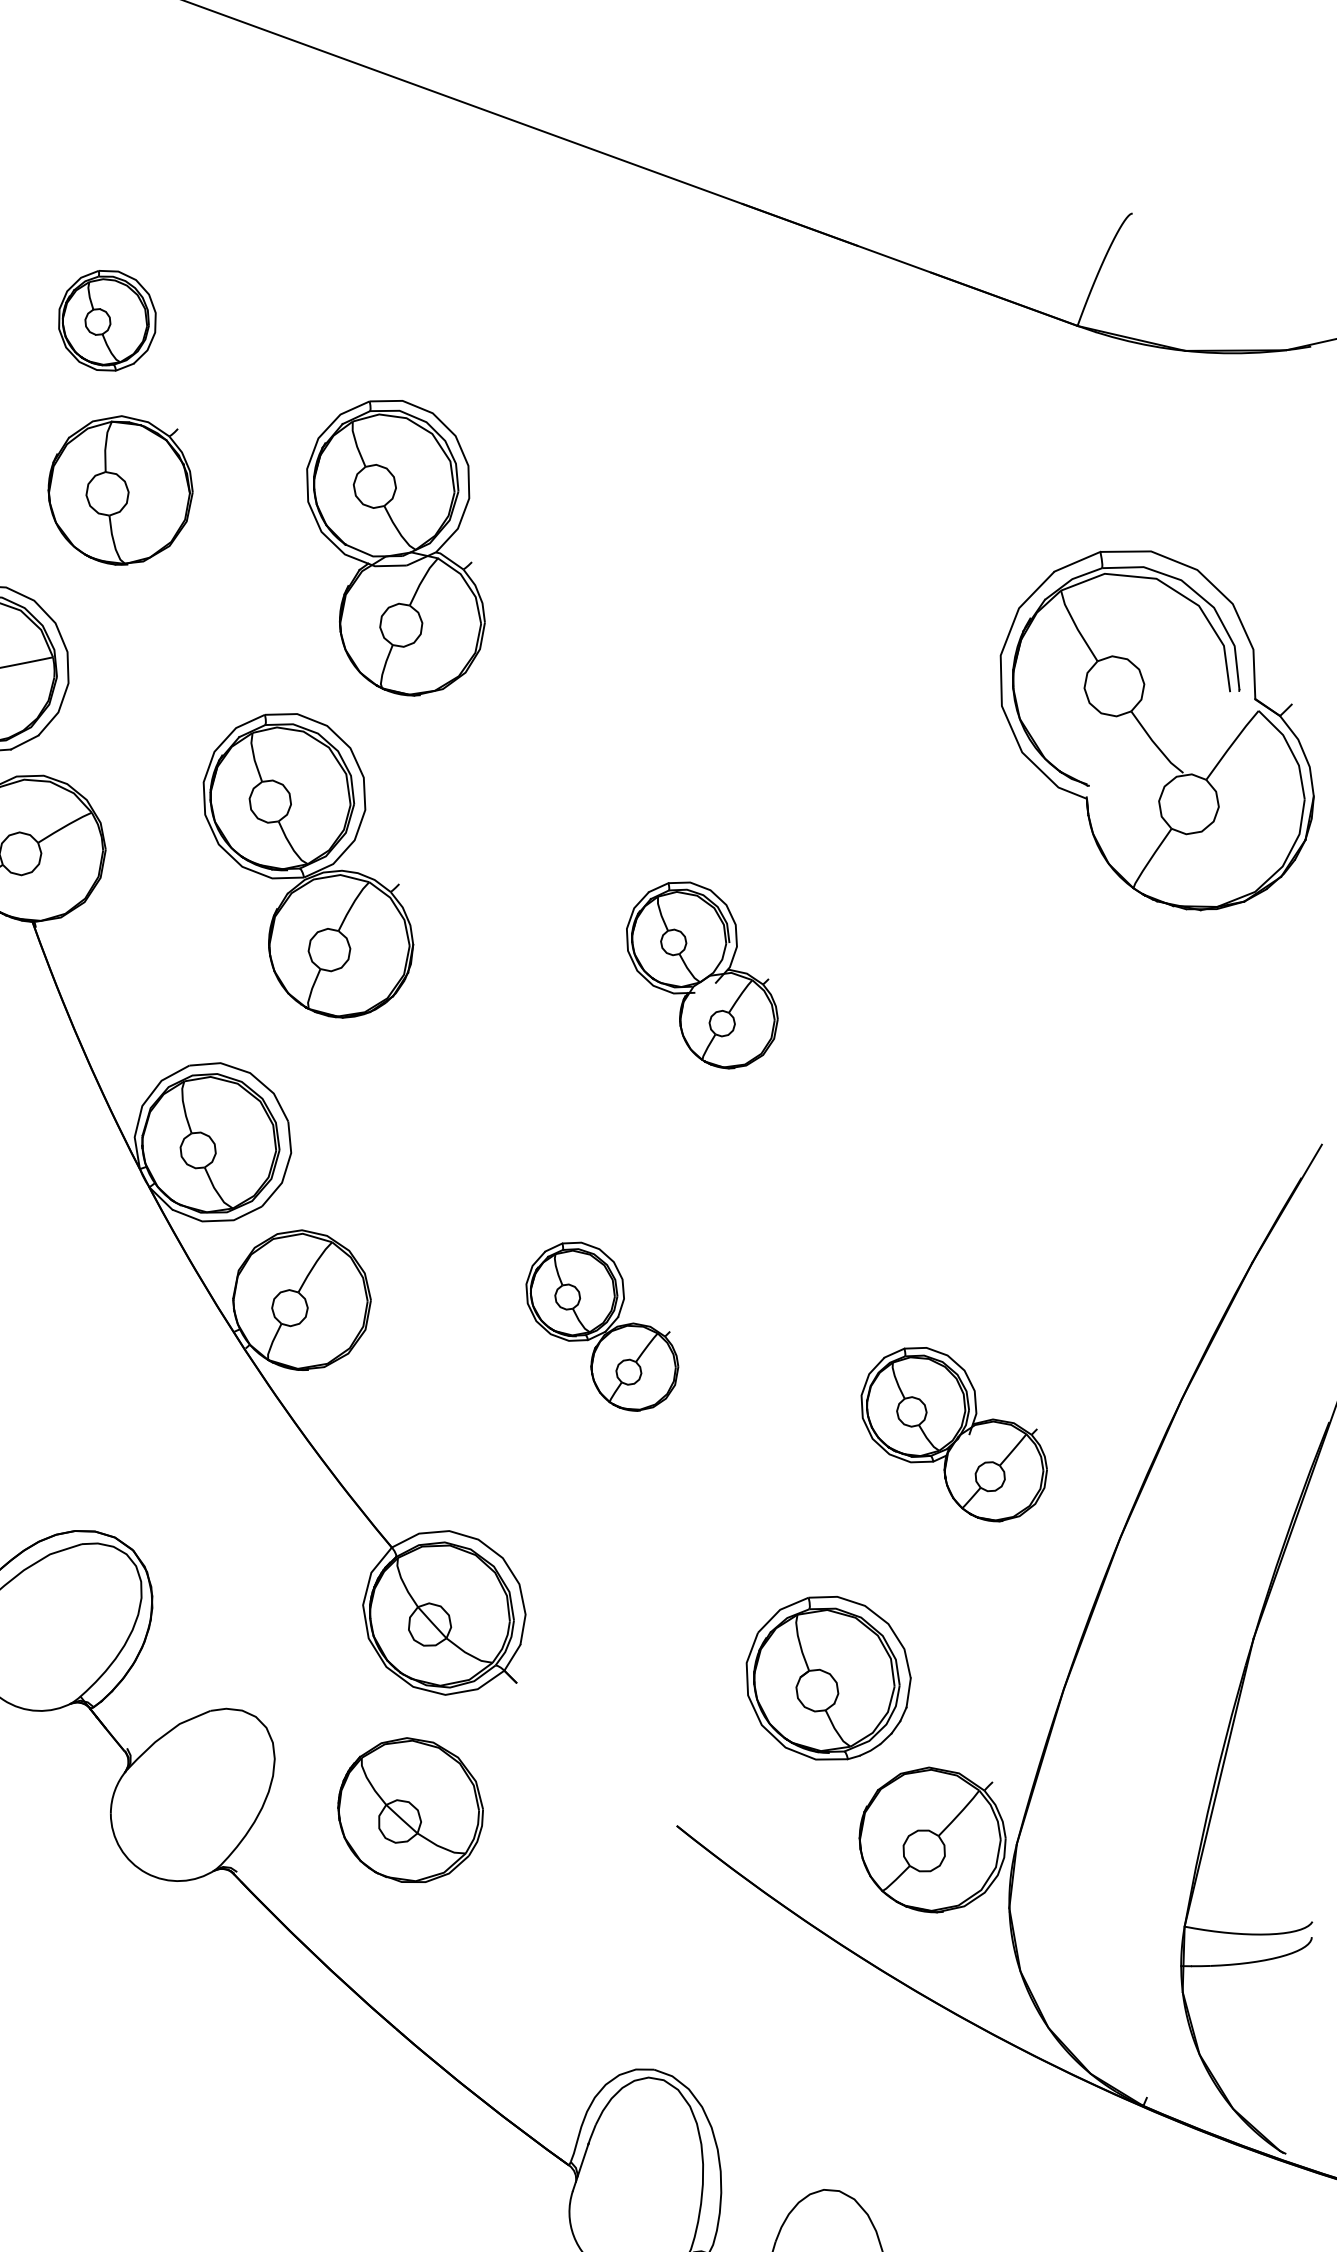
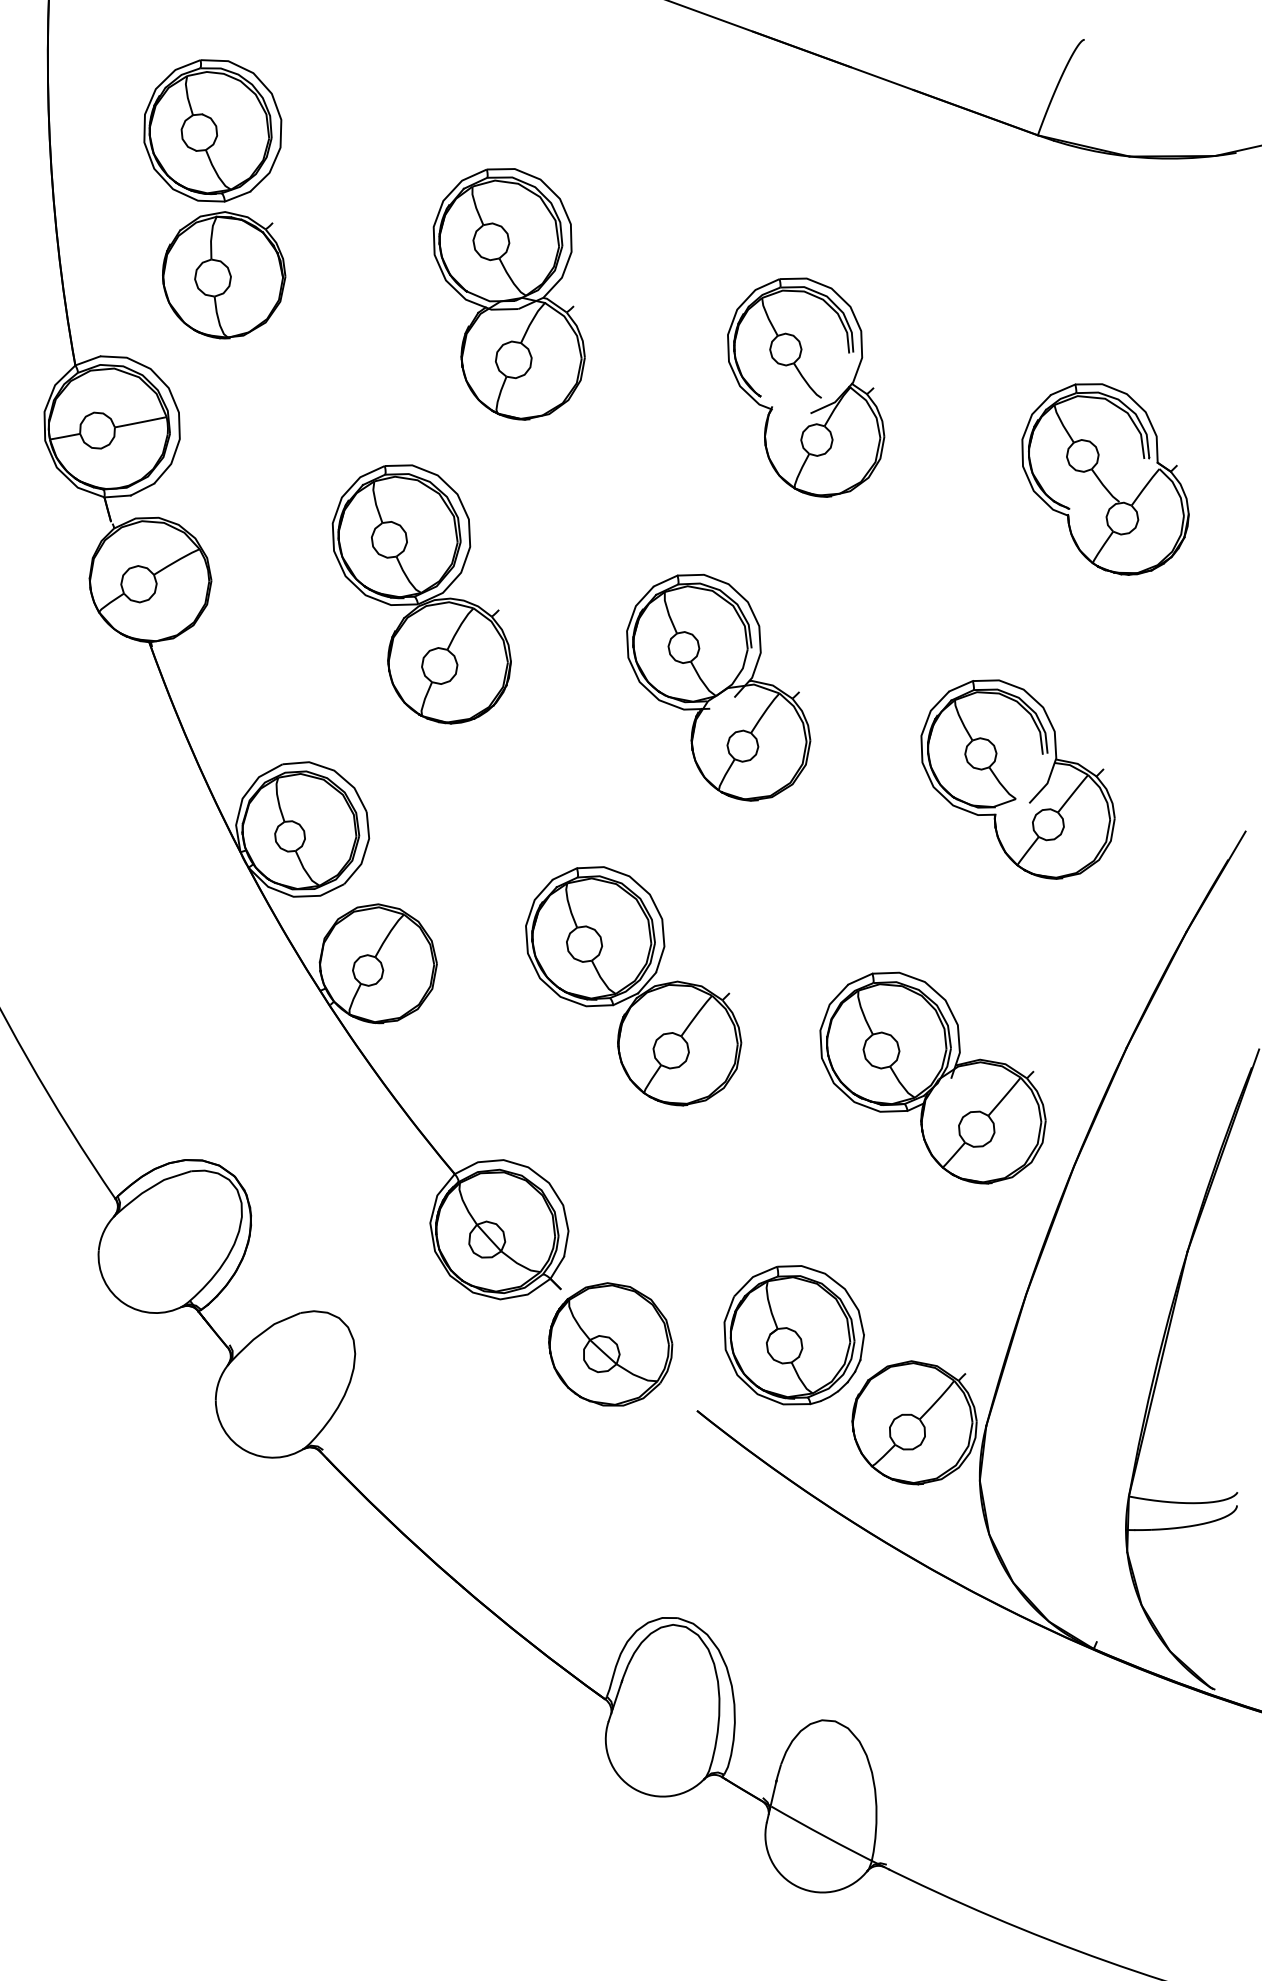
part: (106, 320) -> (212, 130), size x1.67
part: (395, 548) -> (508, 294), moved
part: (805, 622) -> (806, 387), added
part: (1157, 730) -> (1105, 479), size x0.62
part: (308, 865) -> (421, 594), moved
part: (702, 975) -> (718, 687), size x1.43
part: (1053, 1083) -> (1017, 779), added
part: (602, 1326) -> (633, 986), size x1.67
part: (953, 1433) -> (932, 1077), size x1.43
part: (827, 1678) -> (793, 1335), moved
part: (410, 1810) -> (610, 1344), moved

